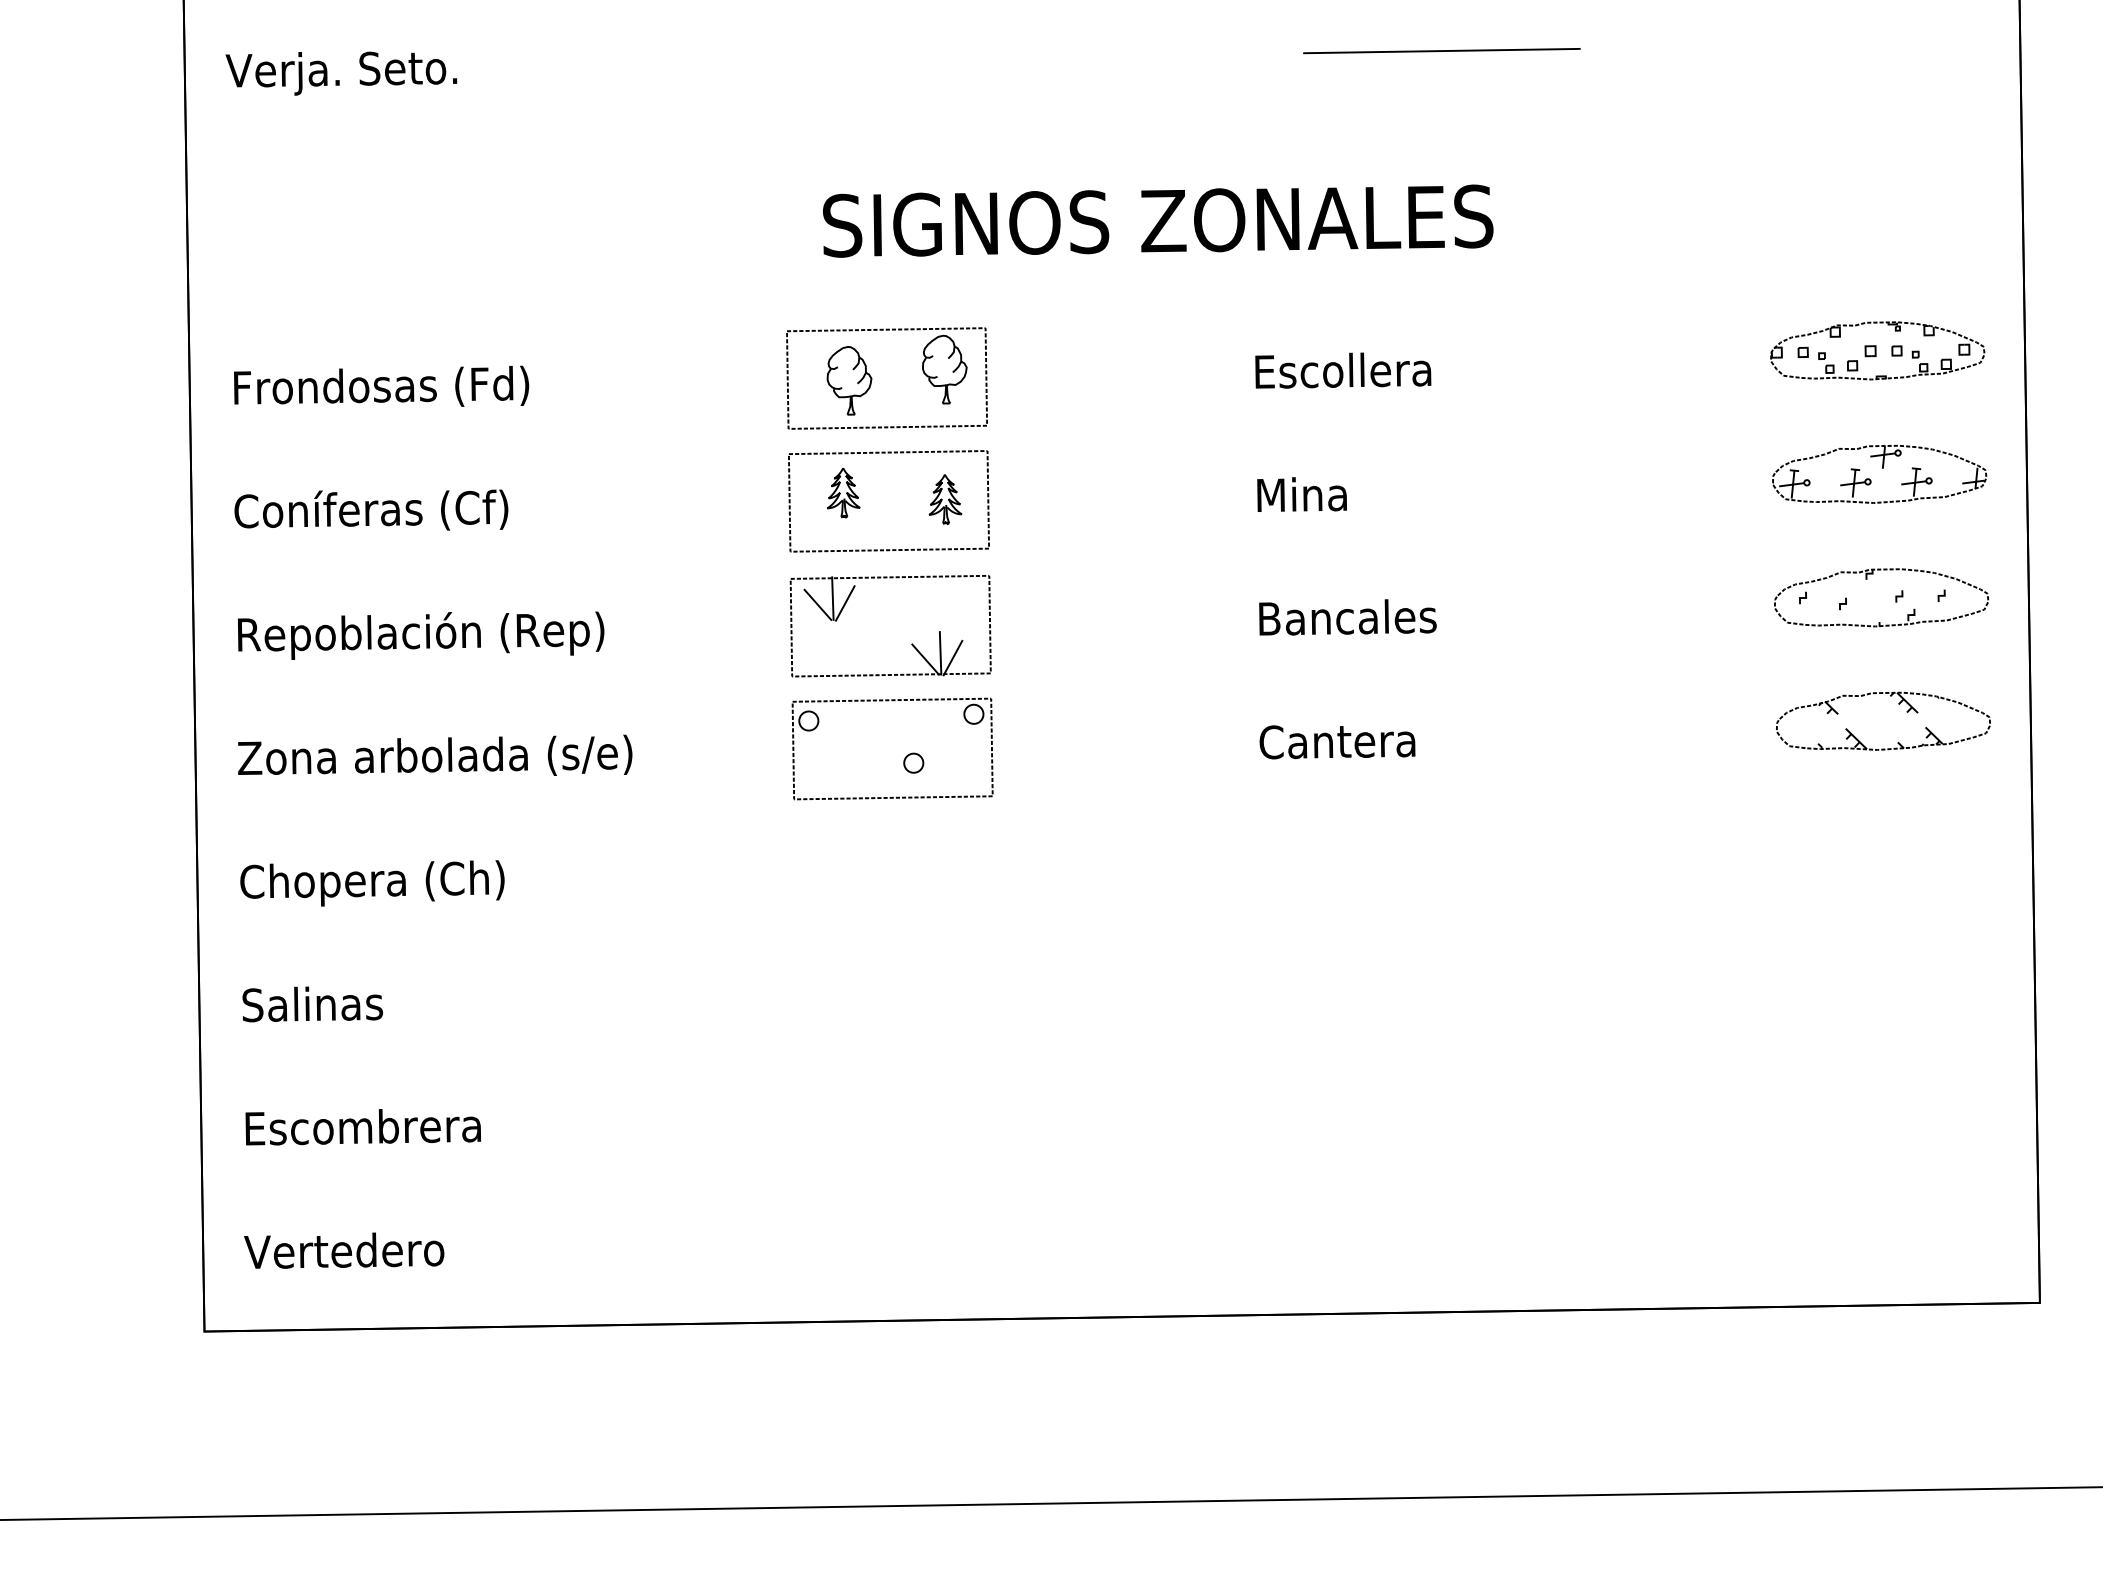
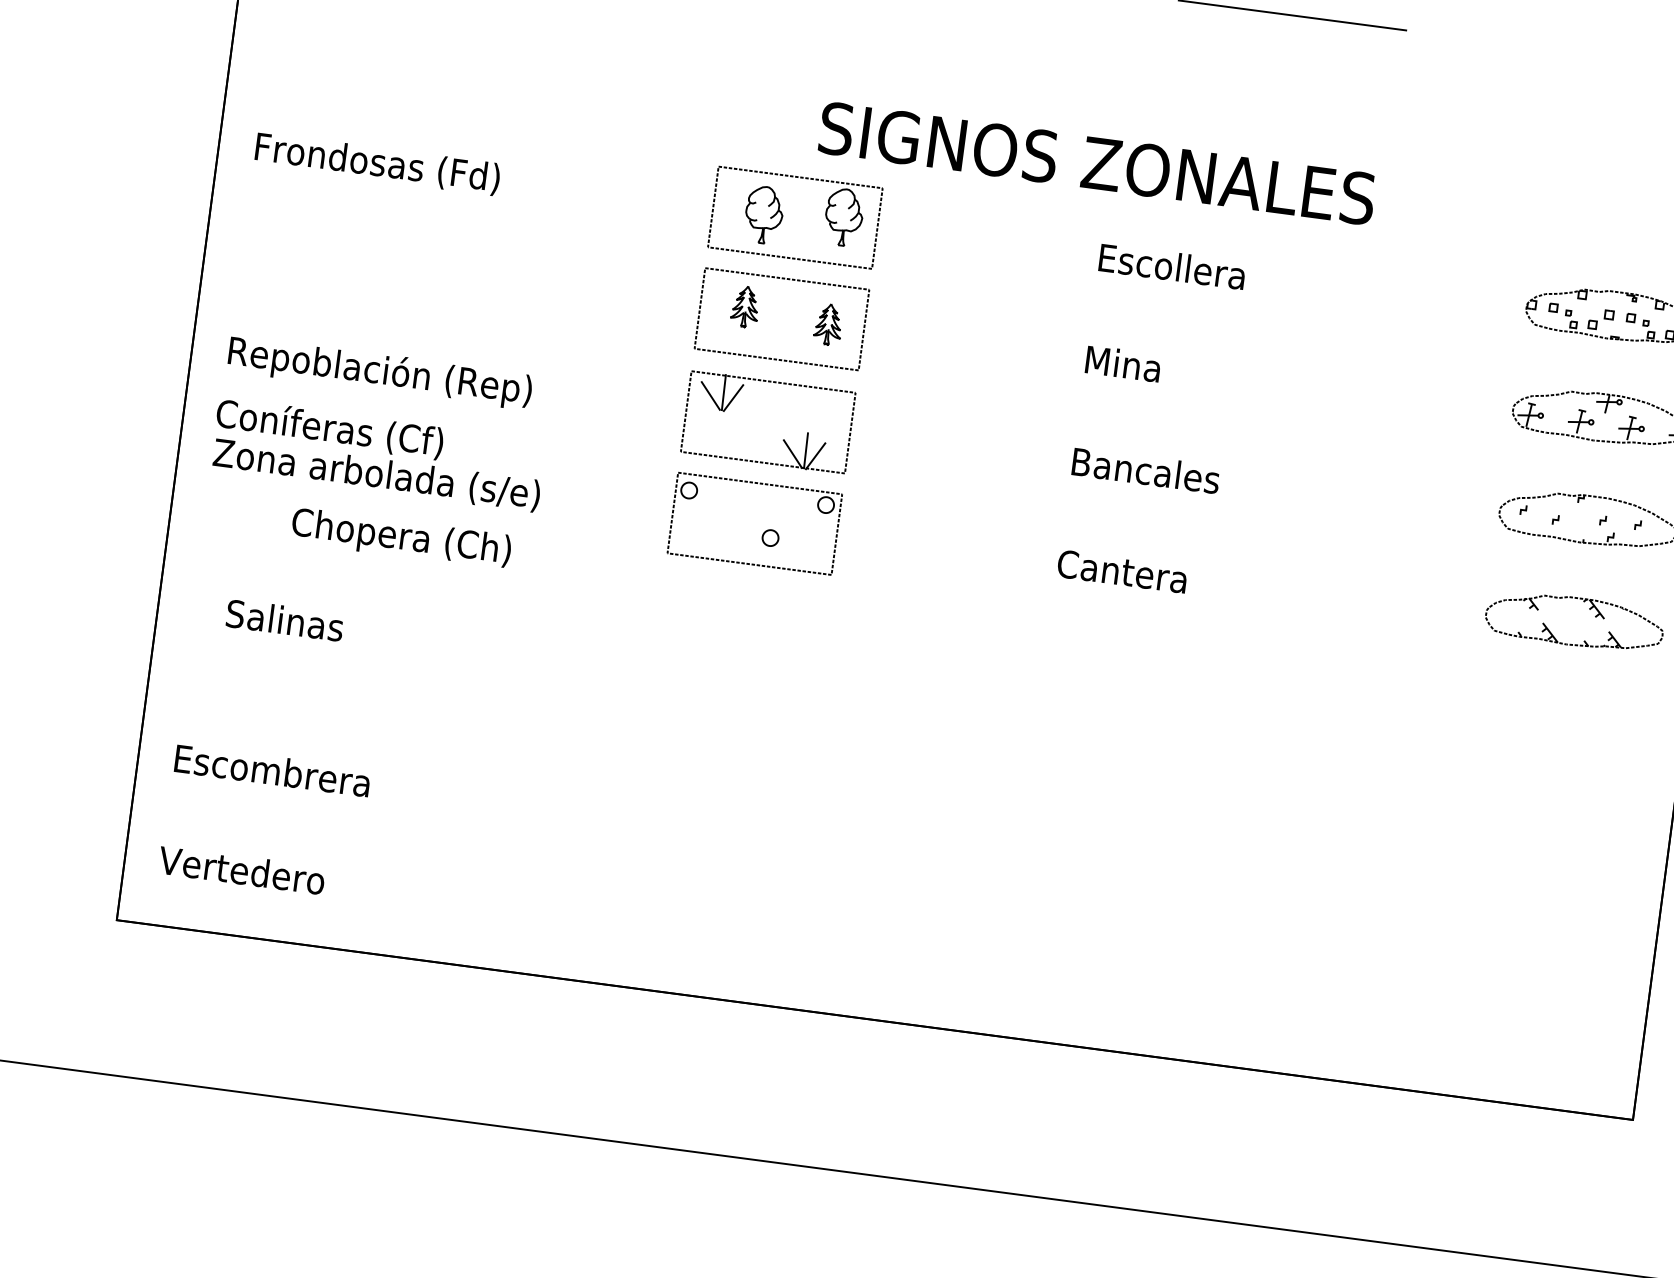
text: (1158, 220) -> (1097, 163), moved
text: (371, 509) -> (330, 427), moved
text: (372, 883) -> (401, 538), moved
text: (312, 1004) -> (284, 620), moved

